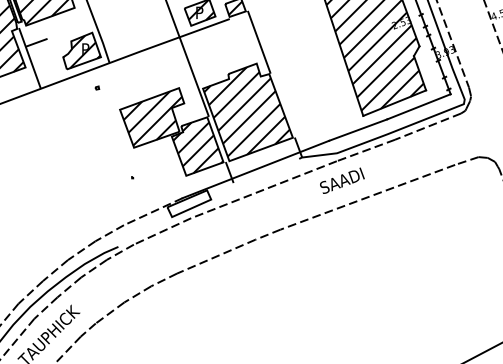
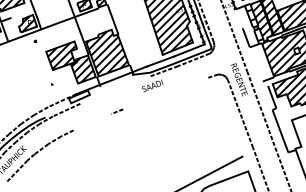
line: (264, 188) -> (115, 89), removed
line: (366, 196) -> (164, 93), removed
line: (216, 257) -> (92, 122), removed

